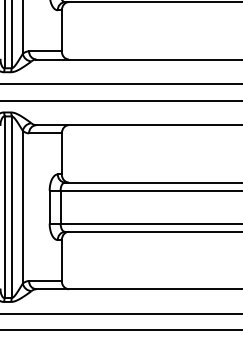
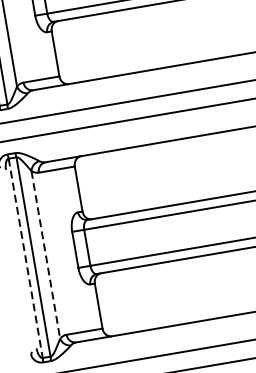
line: (4, 207) -> (25, 258), solid -> dashed
line: (22, 207) -> (45, 255), solid -> dashed

